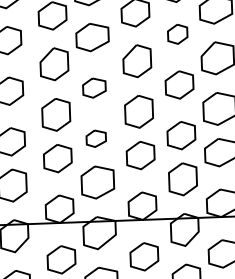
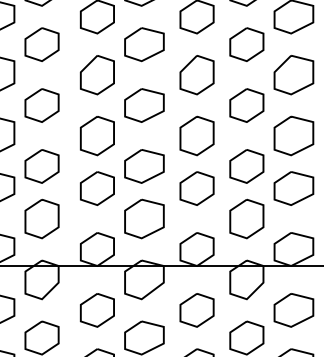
part: (177, 34) -> (246, 44), size x1.43
part: (94, 88) -> (144, 105), size x1.43
part: (96, 138) -> (144, 166), size x1.67

